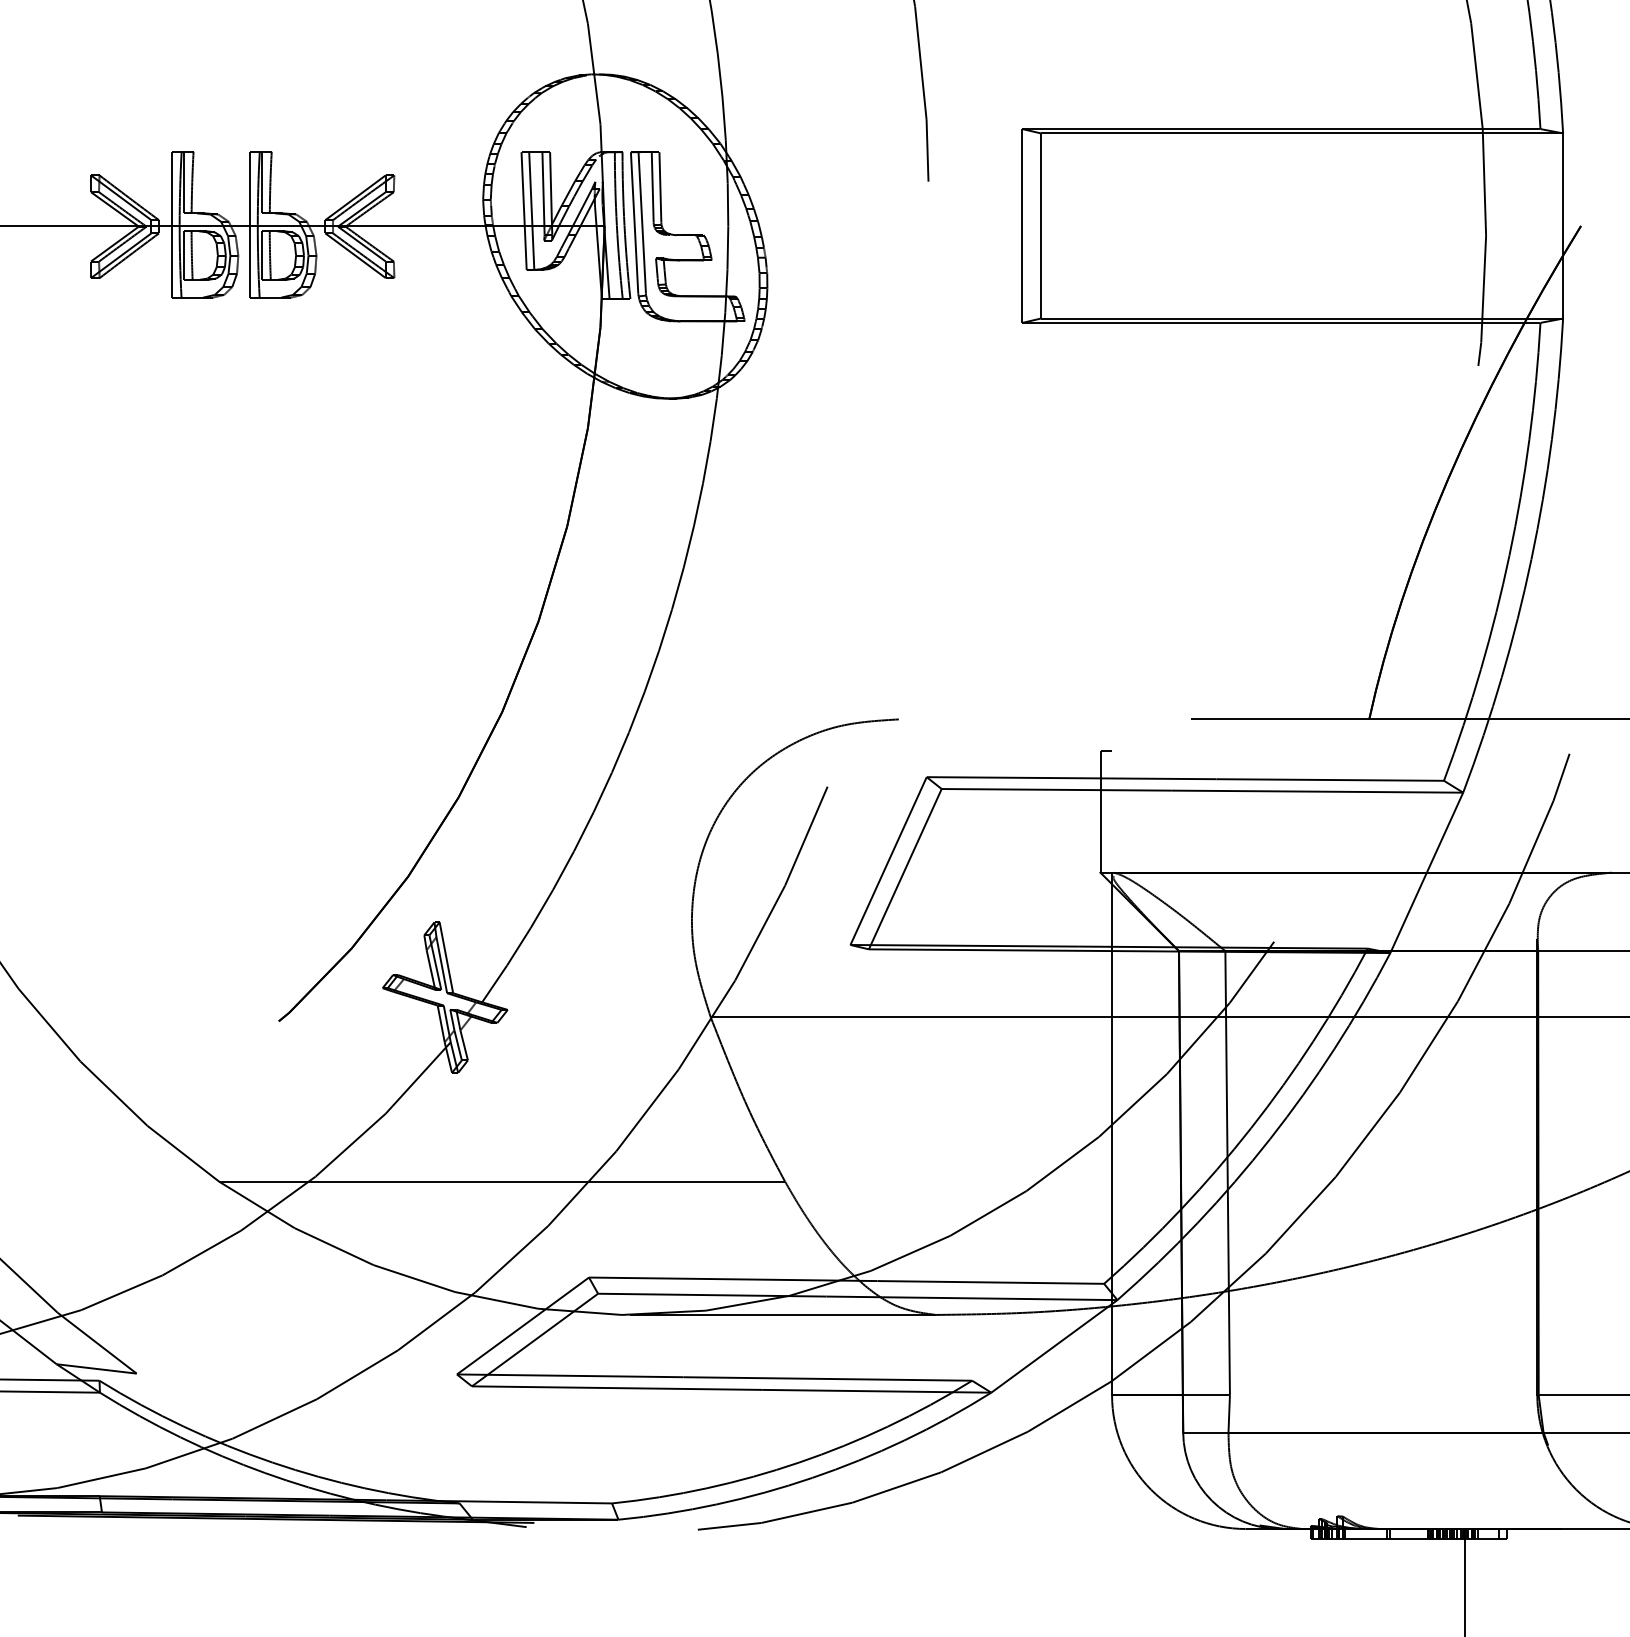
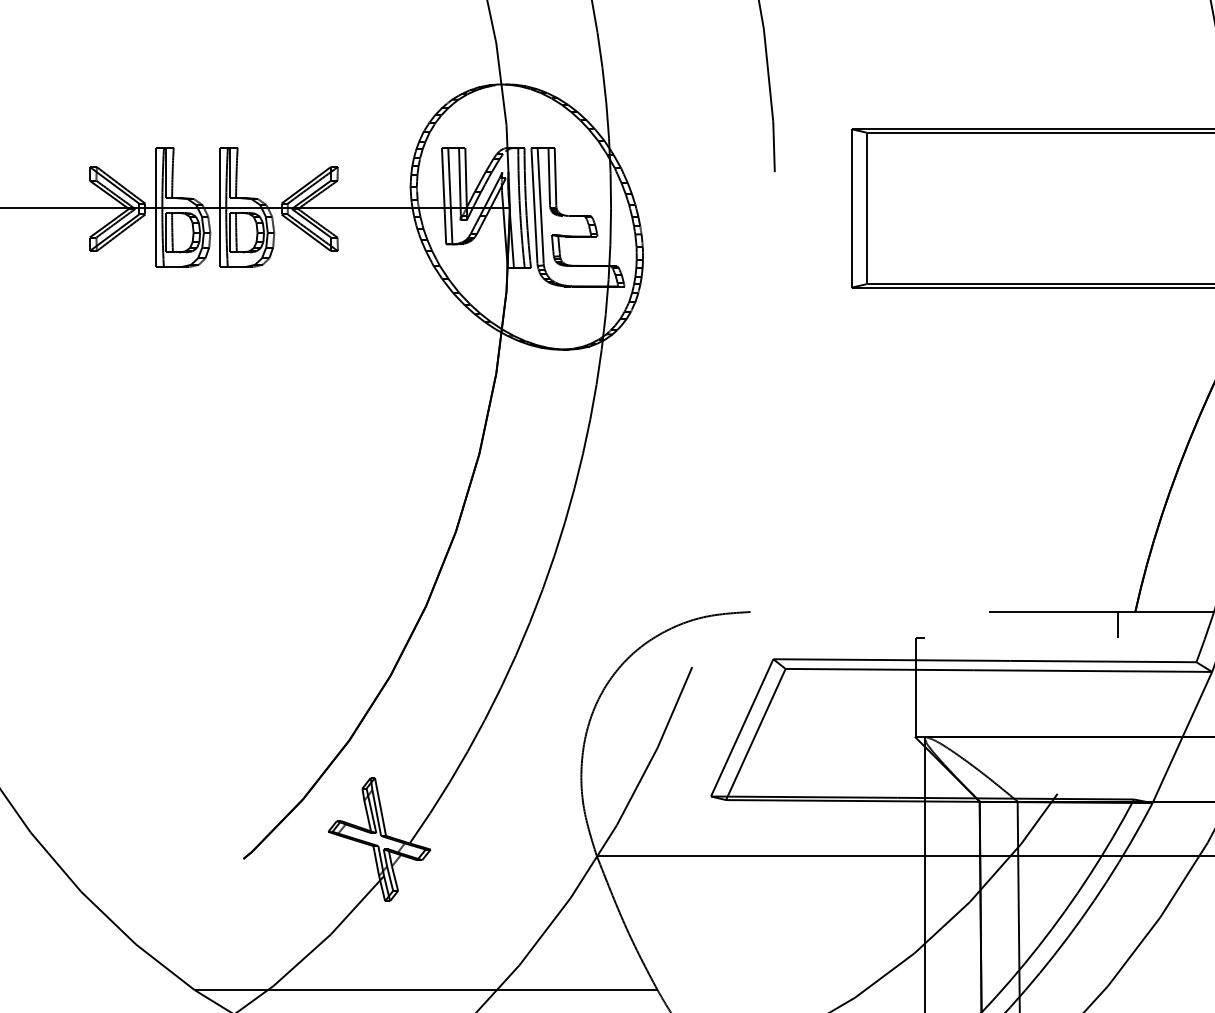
line: (1348, 735) -> (1118, 625), added

